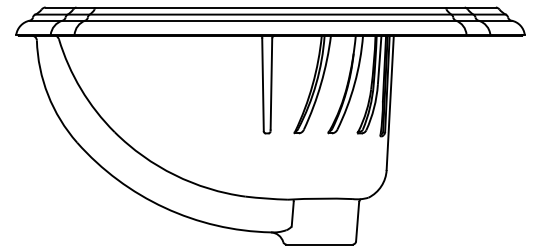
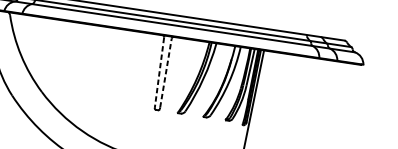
line: (271, 83) -> (166, 72), solid -> dashed
line: (263, 85) -> (159, 73), solid -> dashed

